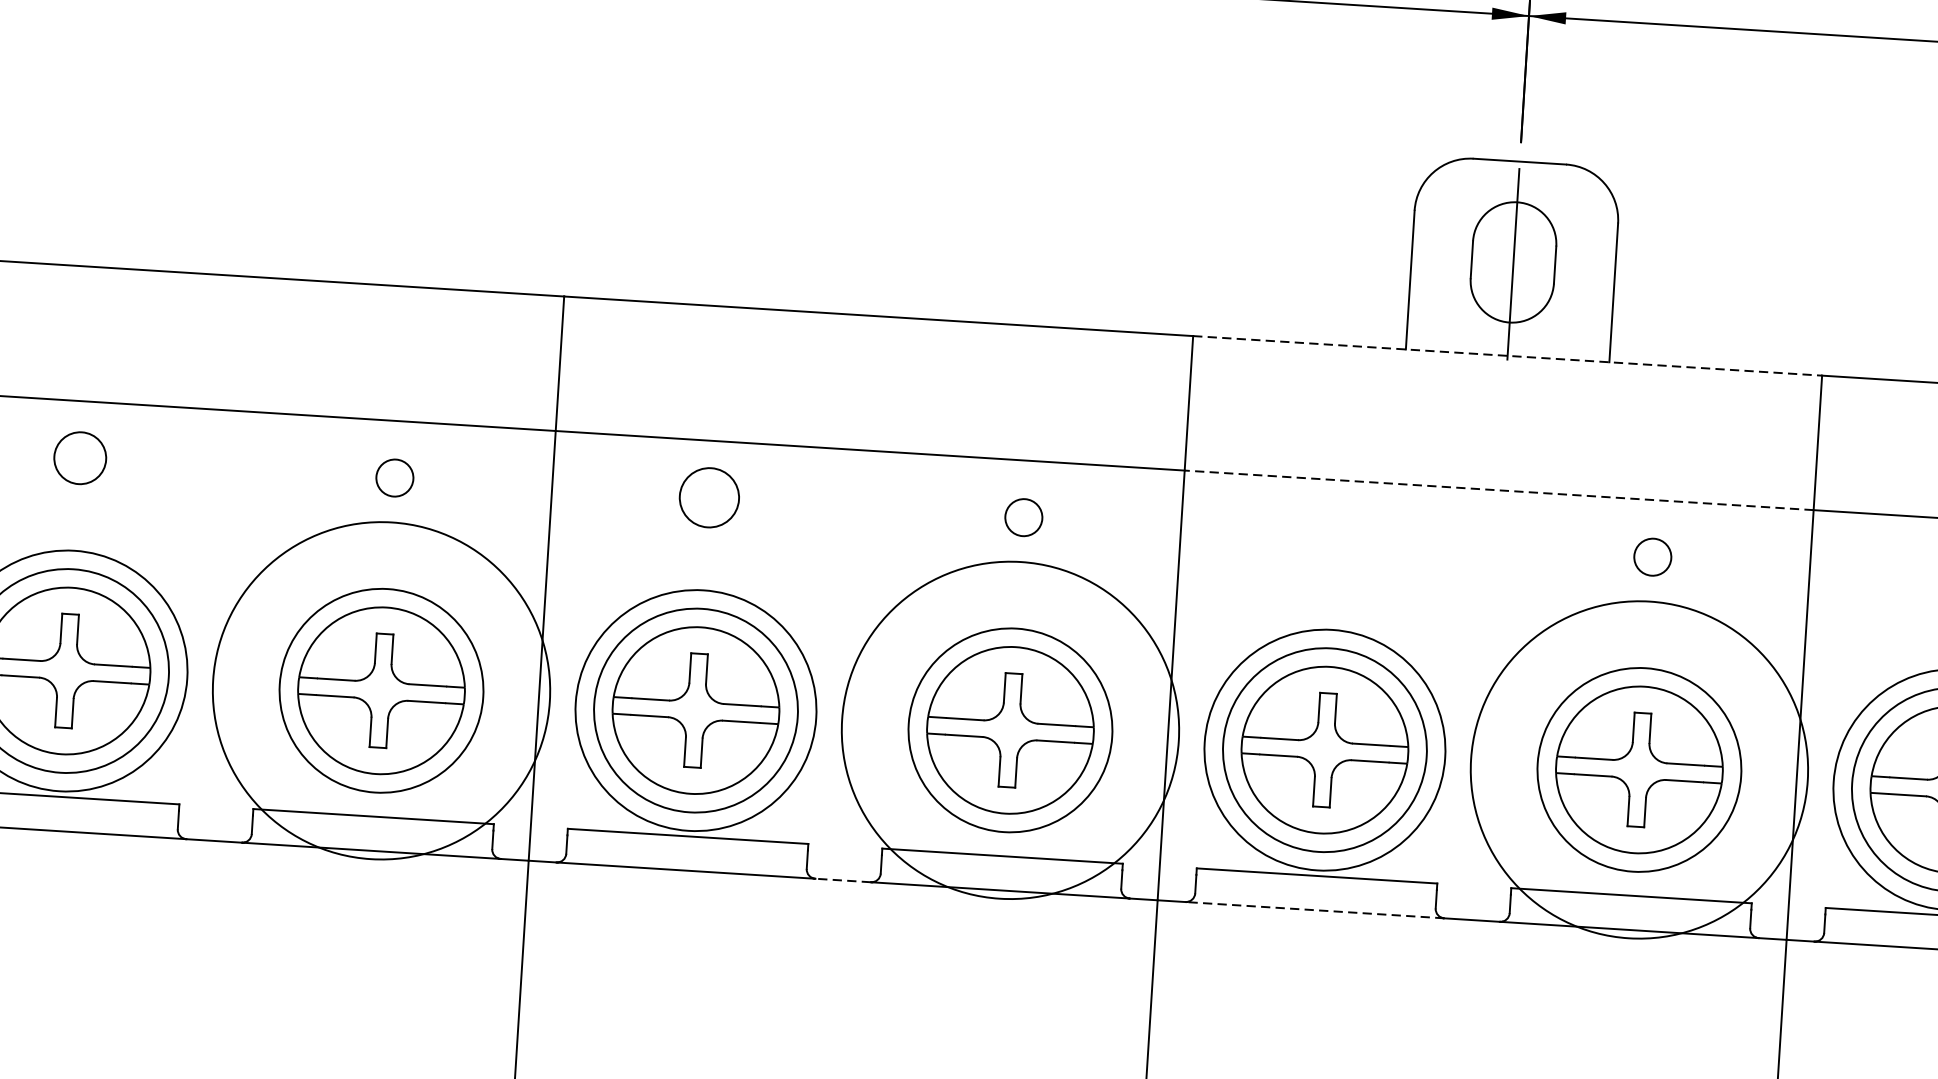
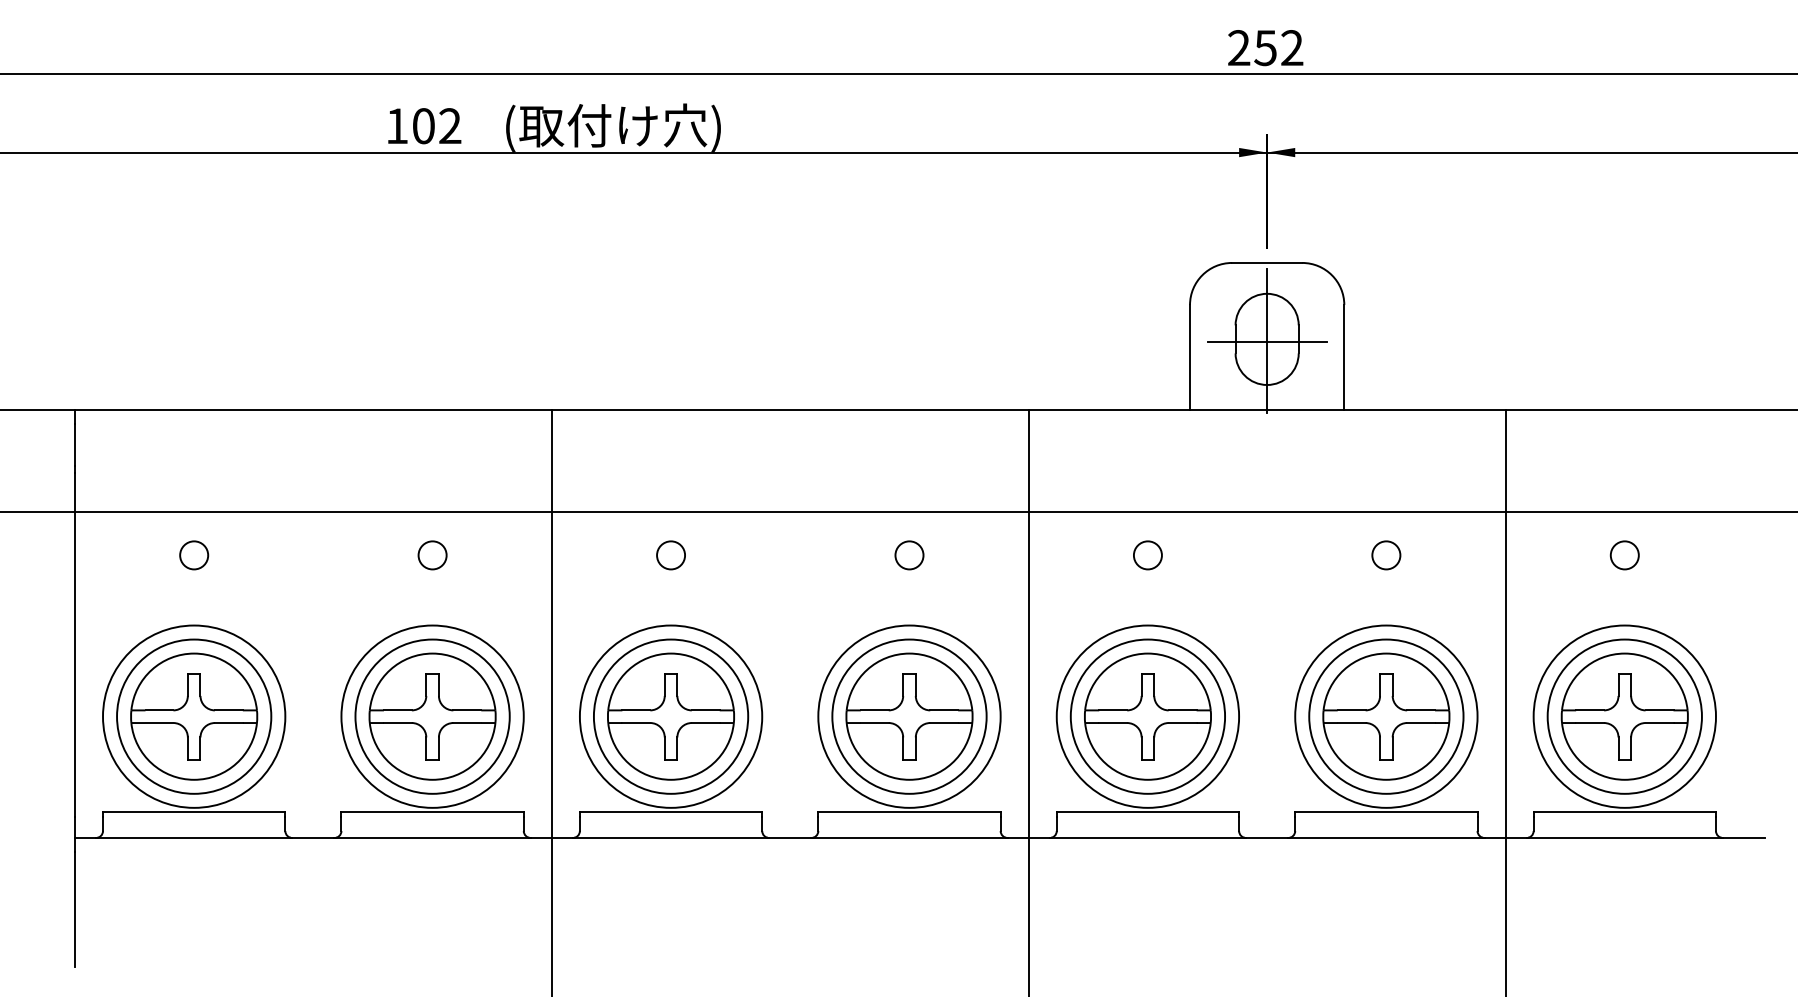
line: (1512, 266) -> (1266, 342), added
line: (1508, 356) -> (1267, 410), dashed -> solid
circle: (80, 458) -> (194, 555), size x0.71
line: (1498, 490) -> (1266, 512), dashed -> solid
circle: (708, 497) -> (670, 555), size x0.62
circle: (1337, 537) -> (1147, 555), added
circle: (381, 690) -> (432, 716), size x0.71
circle: (1010, 730) -> (909, 716), size x0.71
circle: (1639, 769) -> (1386, 716), size x0.71
line: (842, 881) -> (789, 838), dashed -> solid
line: (1314, 910) -> (1147, 838), dashed -> solid

